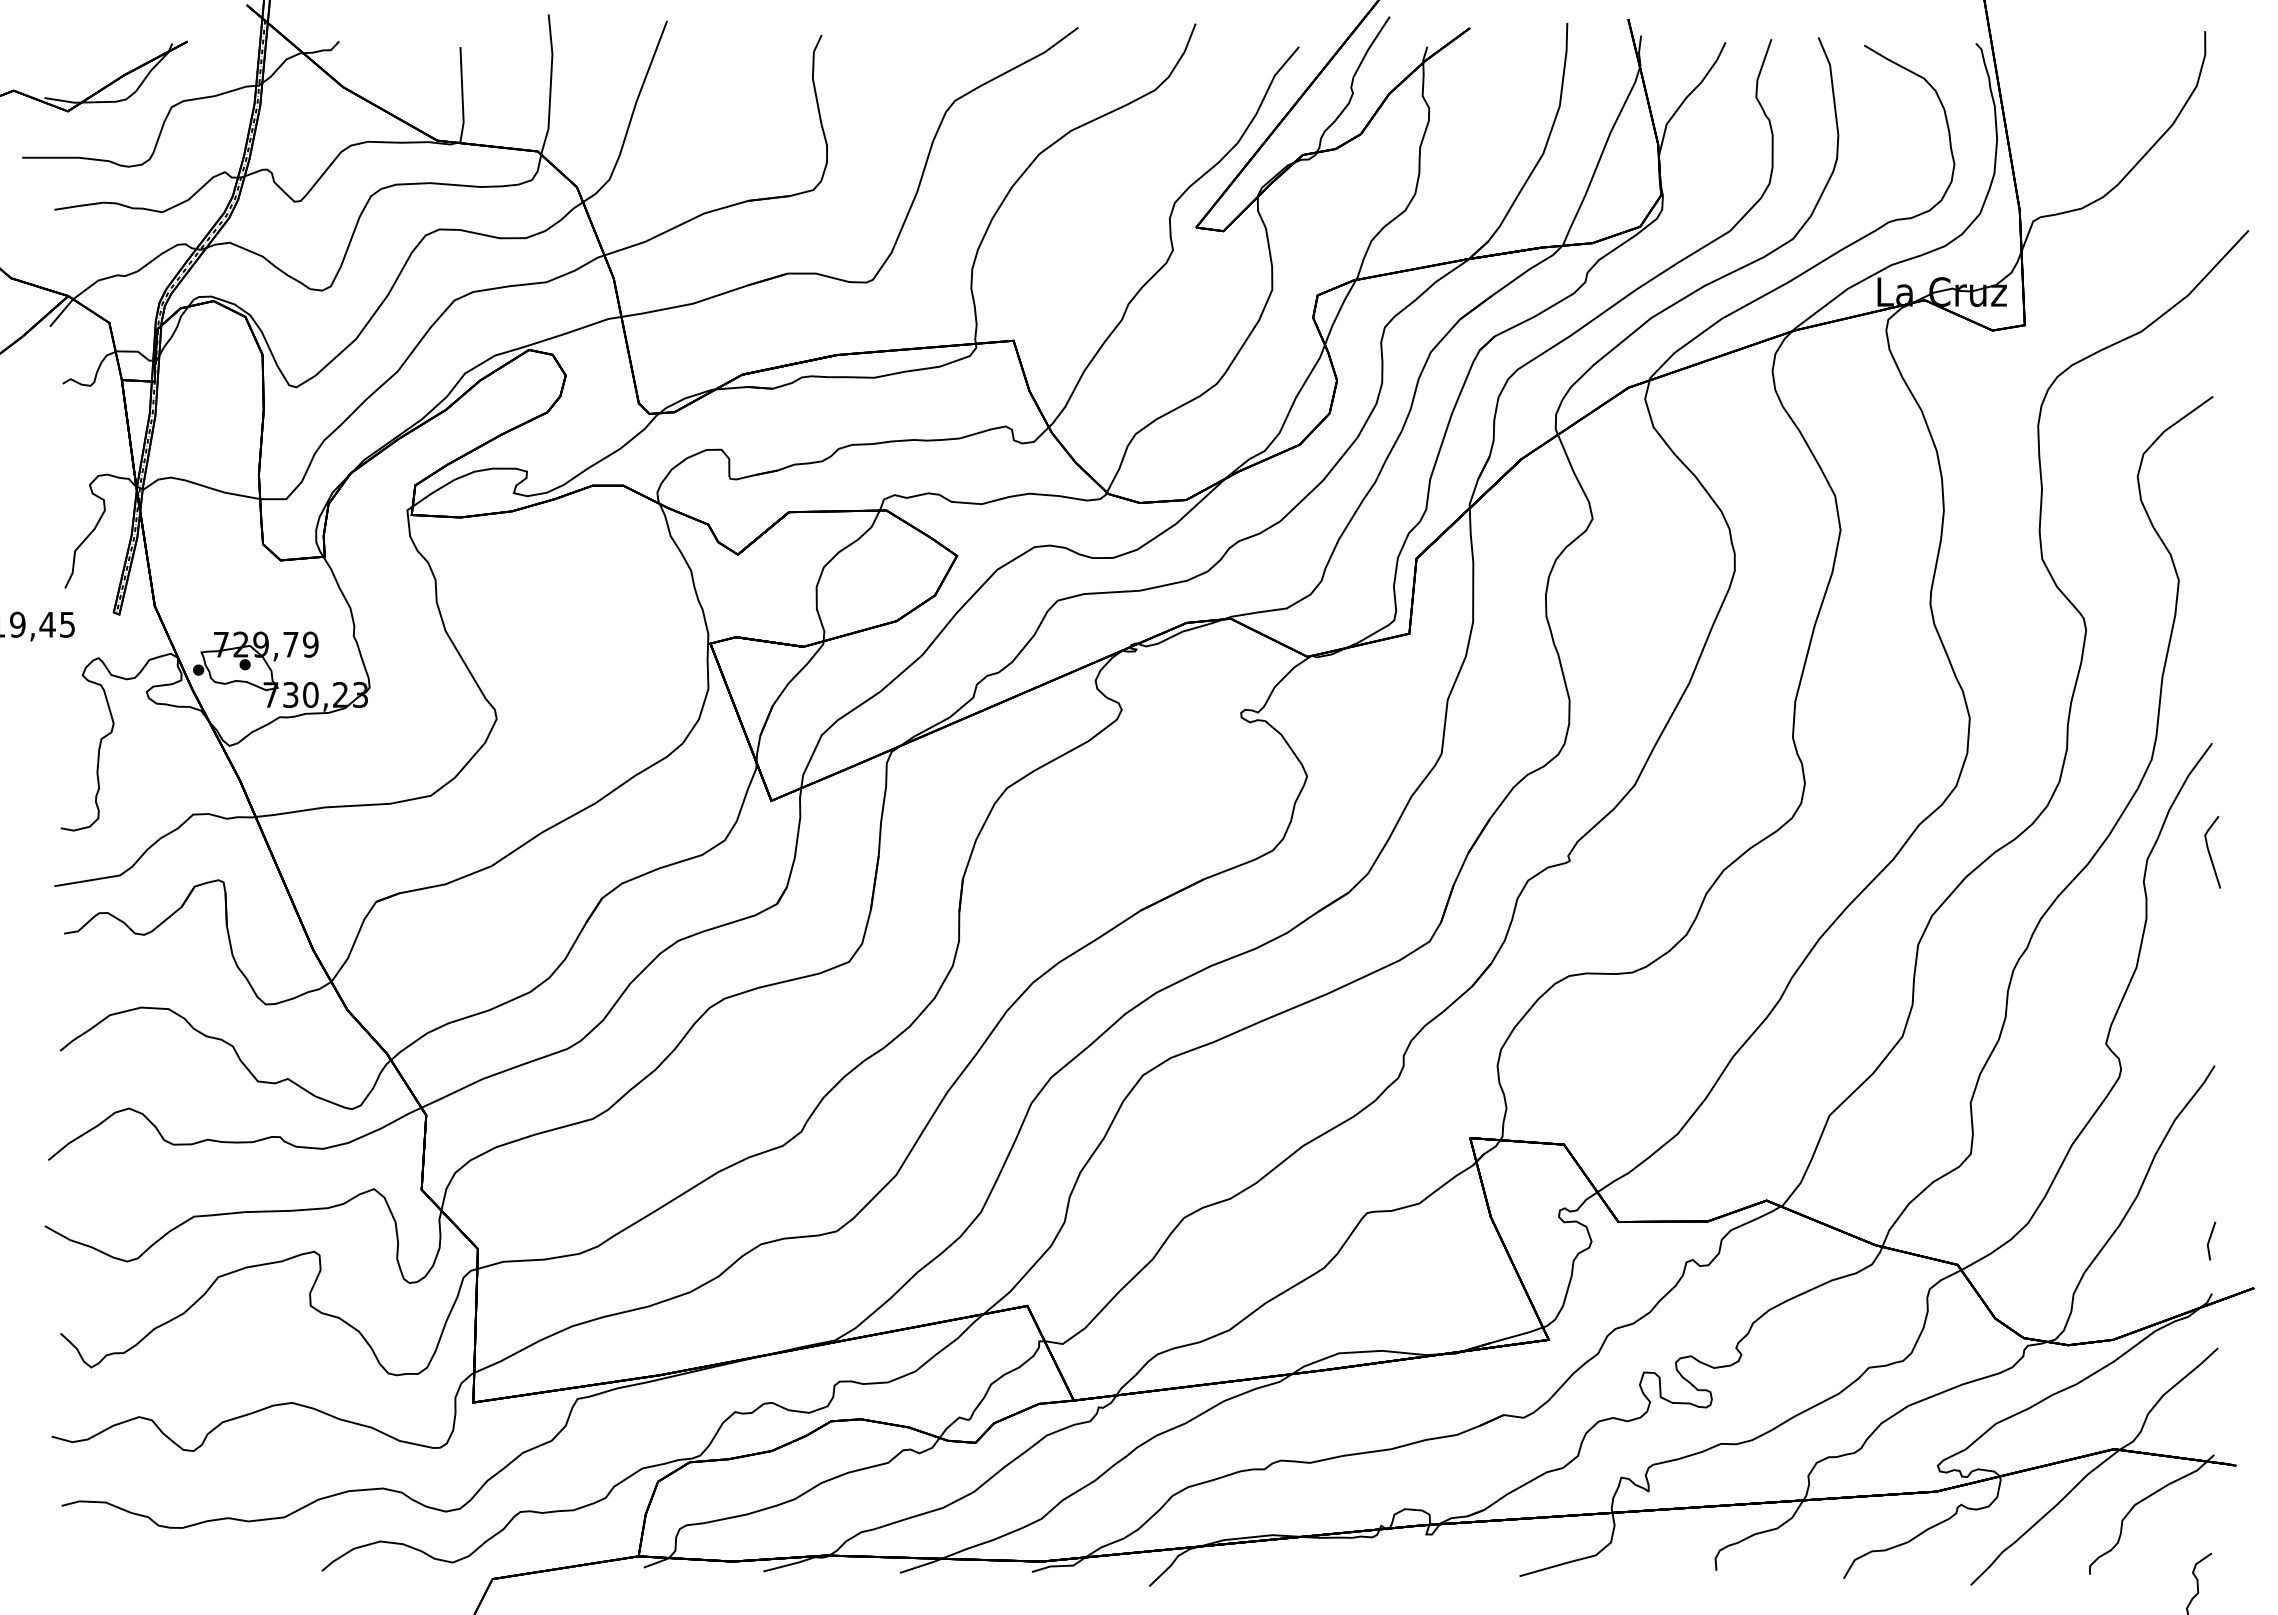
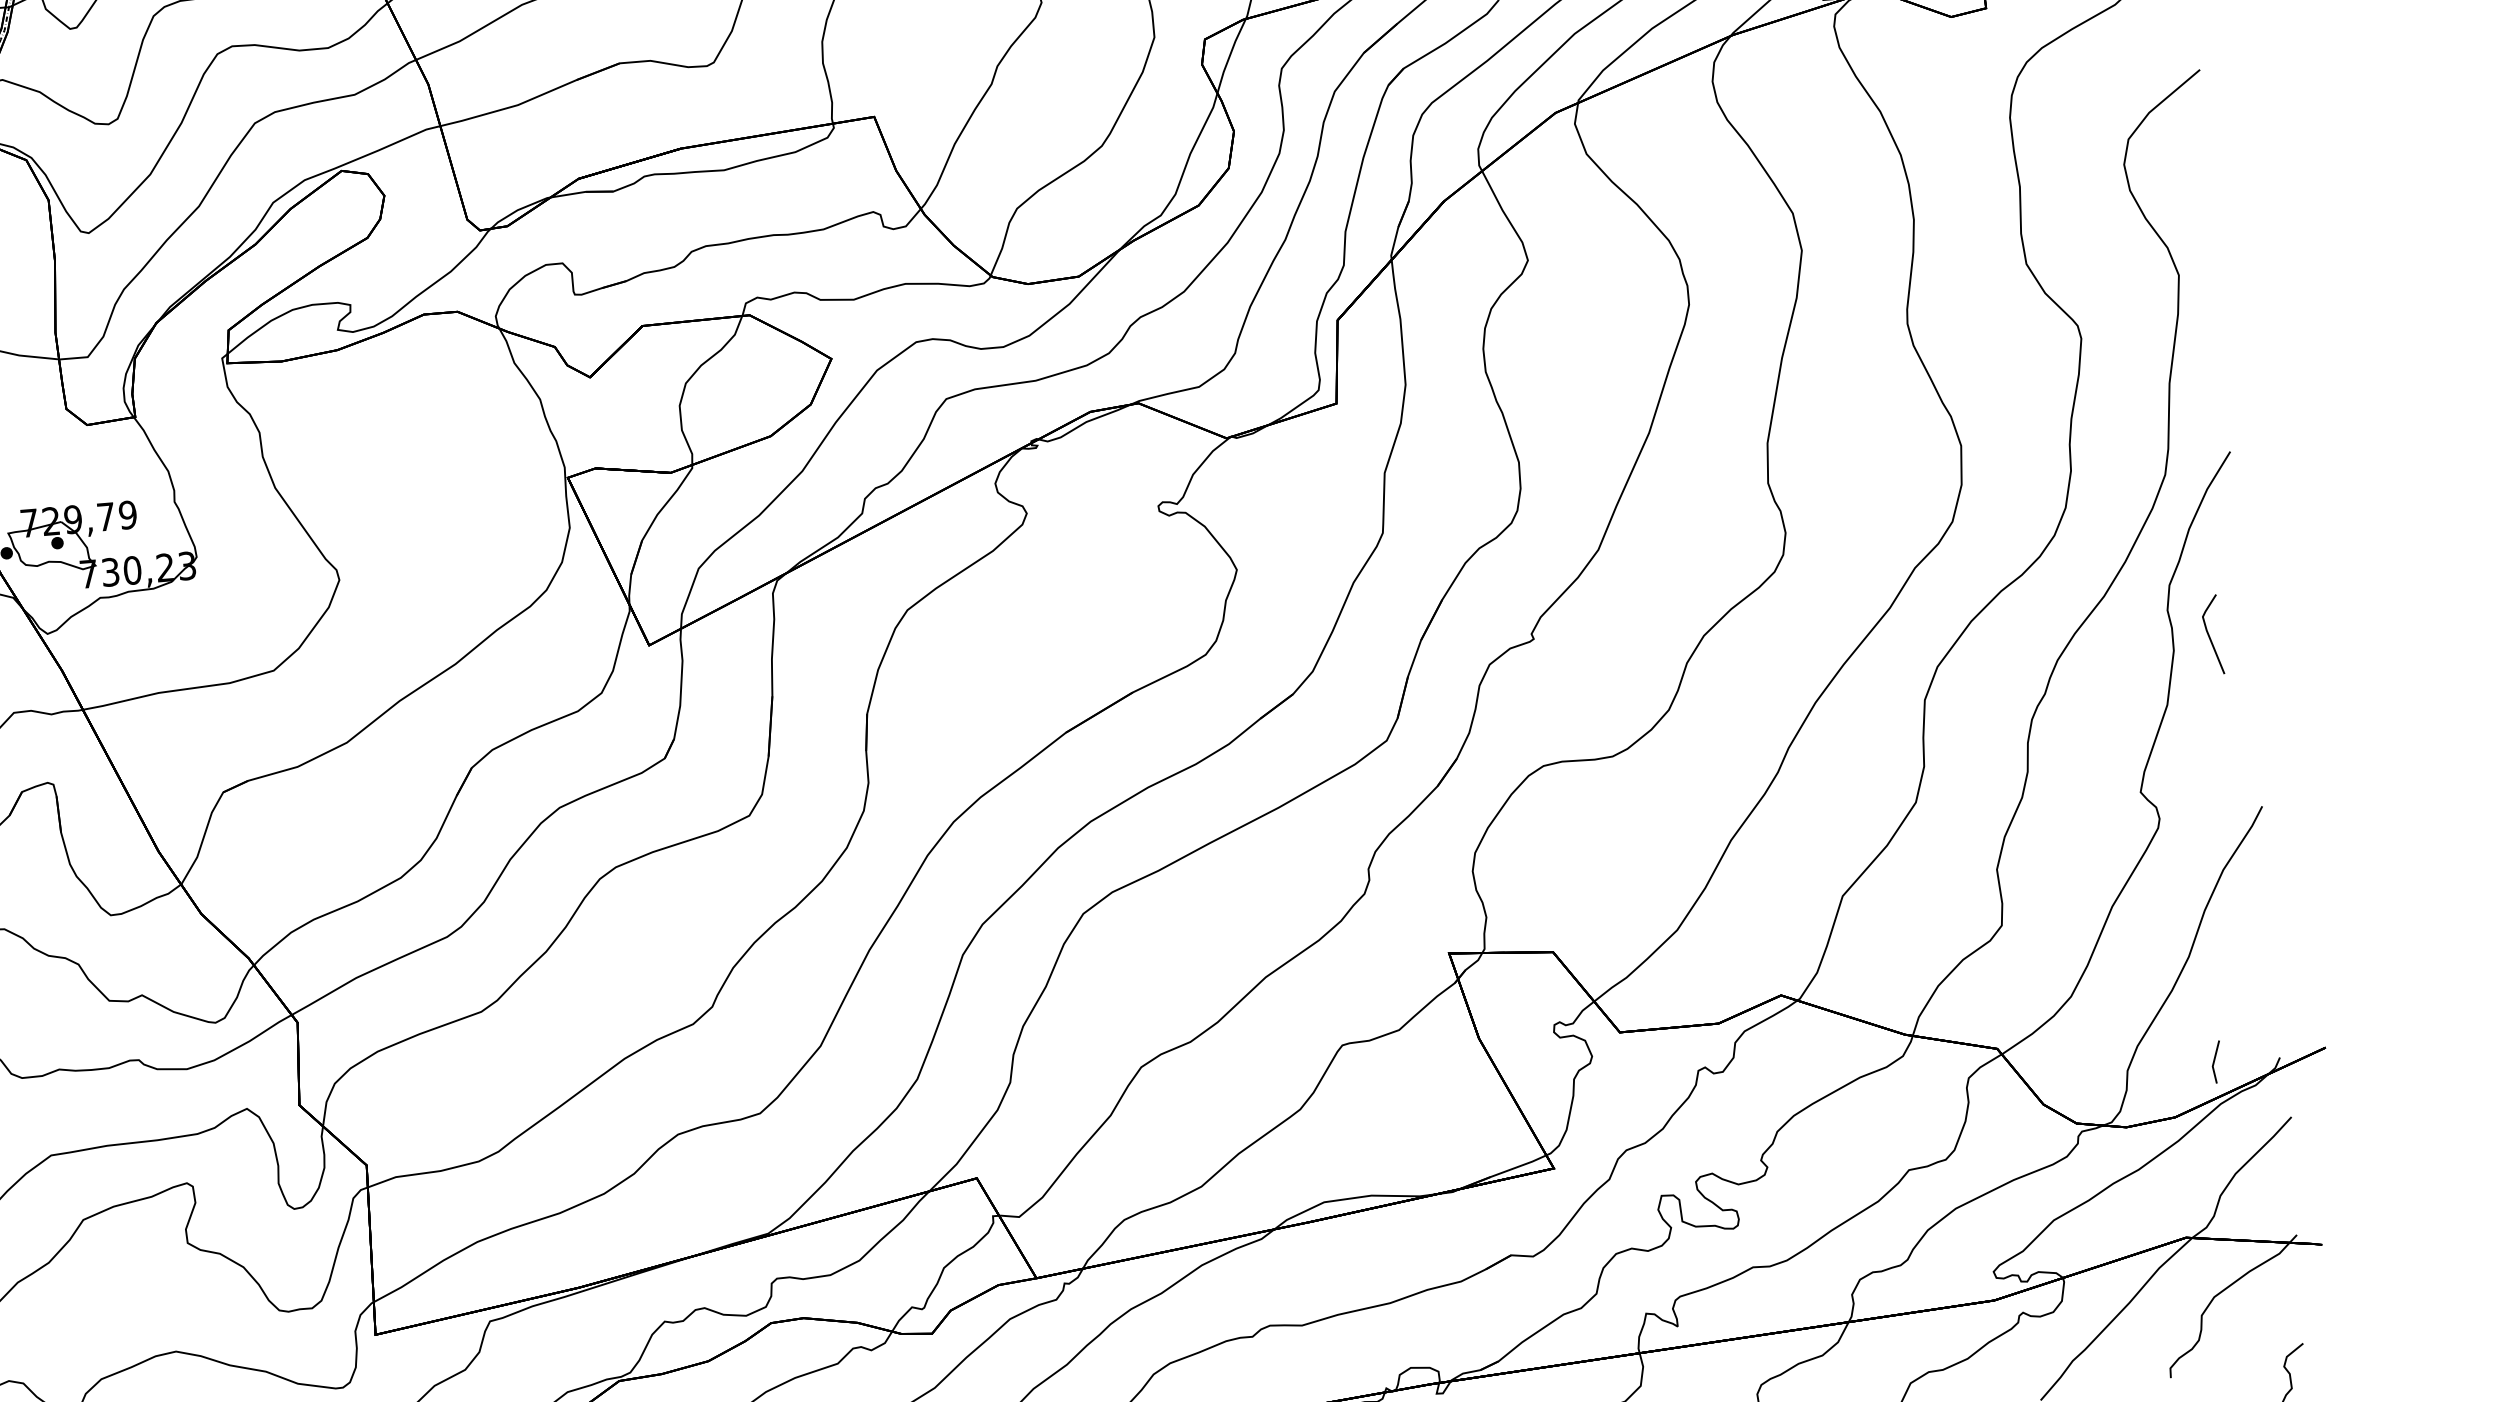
line: (2210, 853) -> (2210, 636), moved
line: (2210, 1240) -> (2215, 1061), moved

